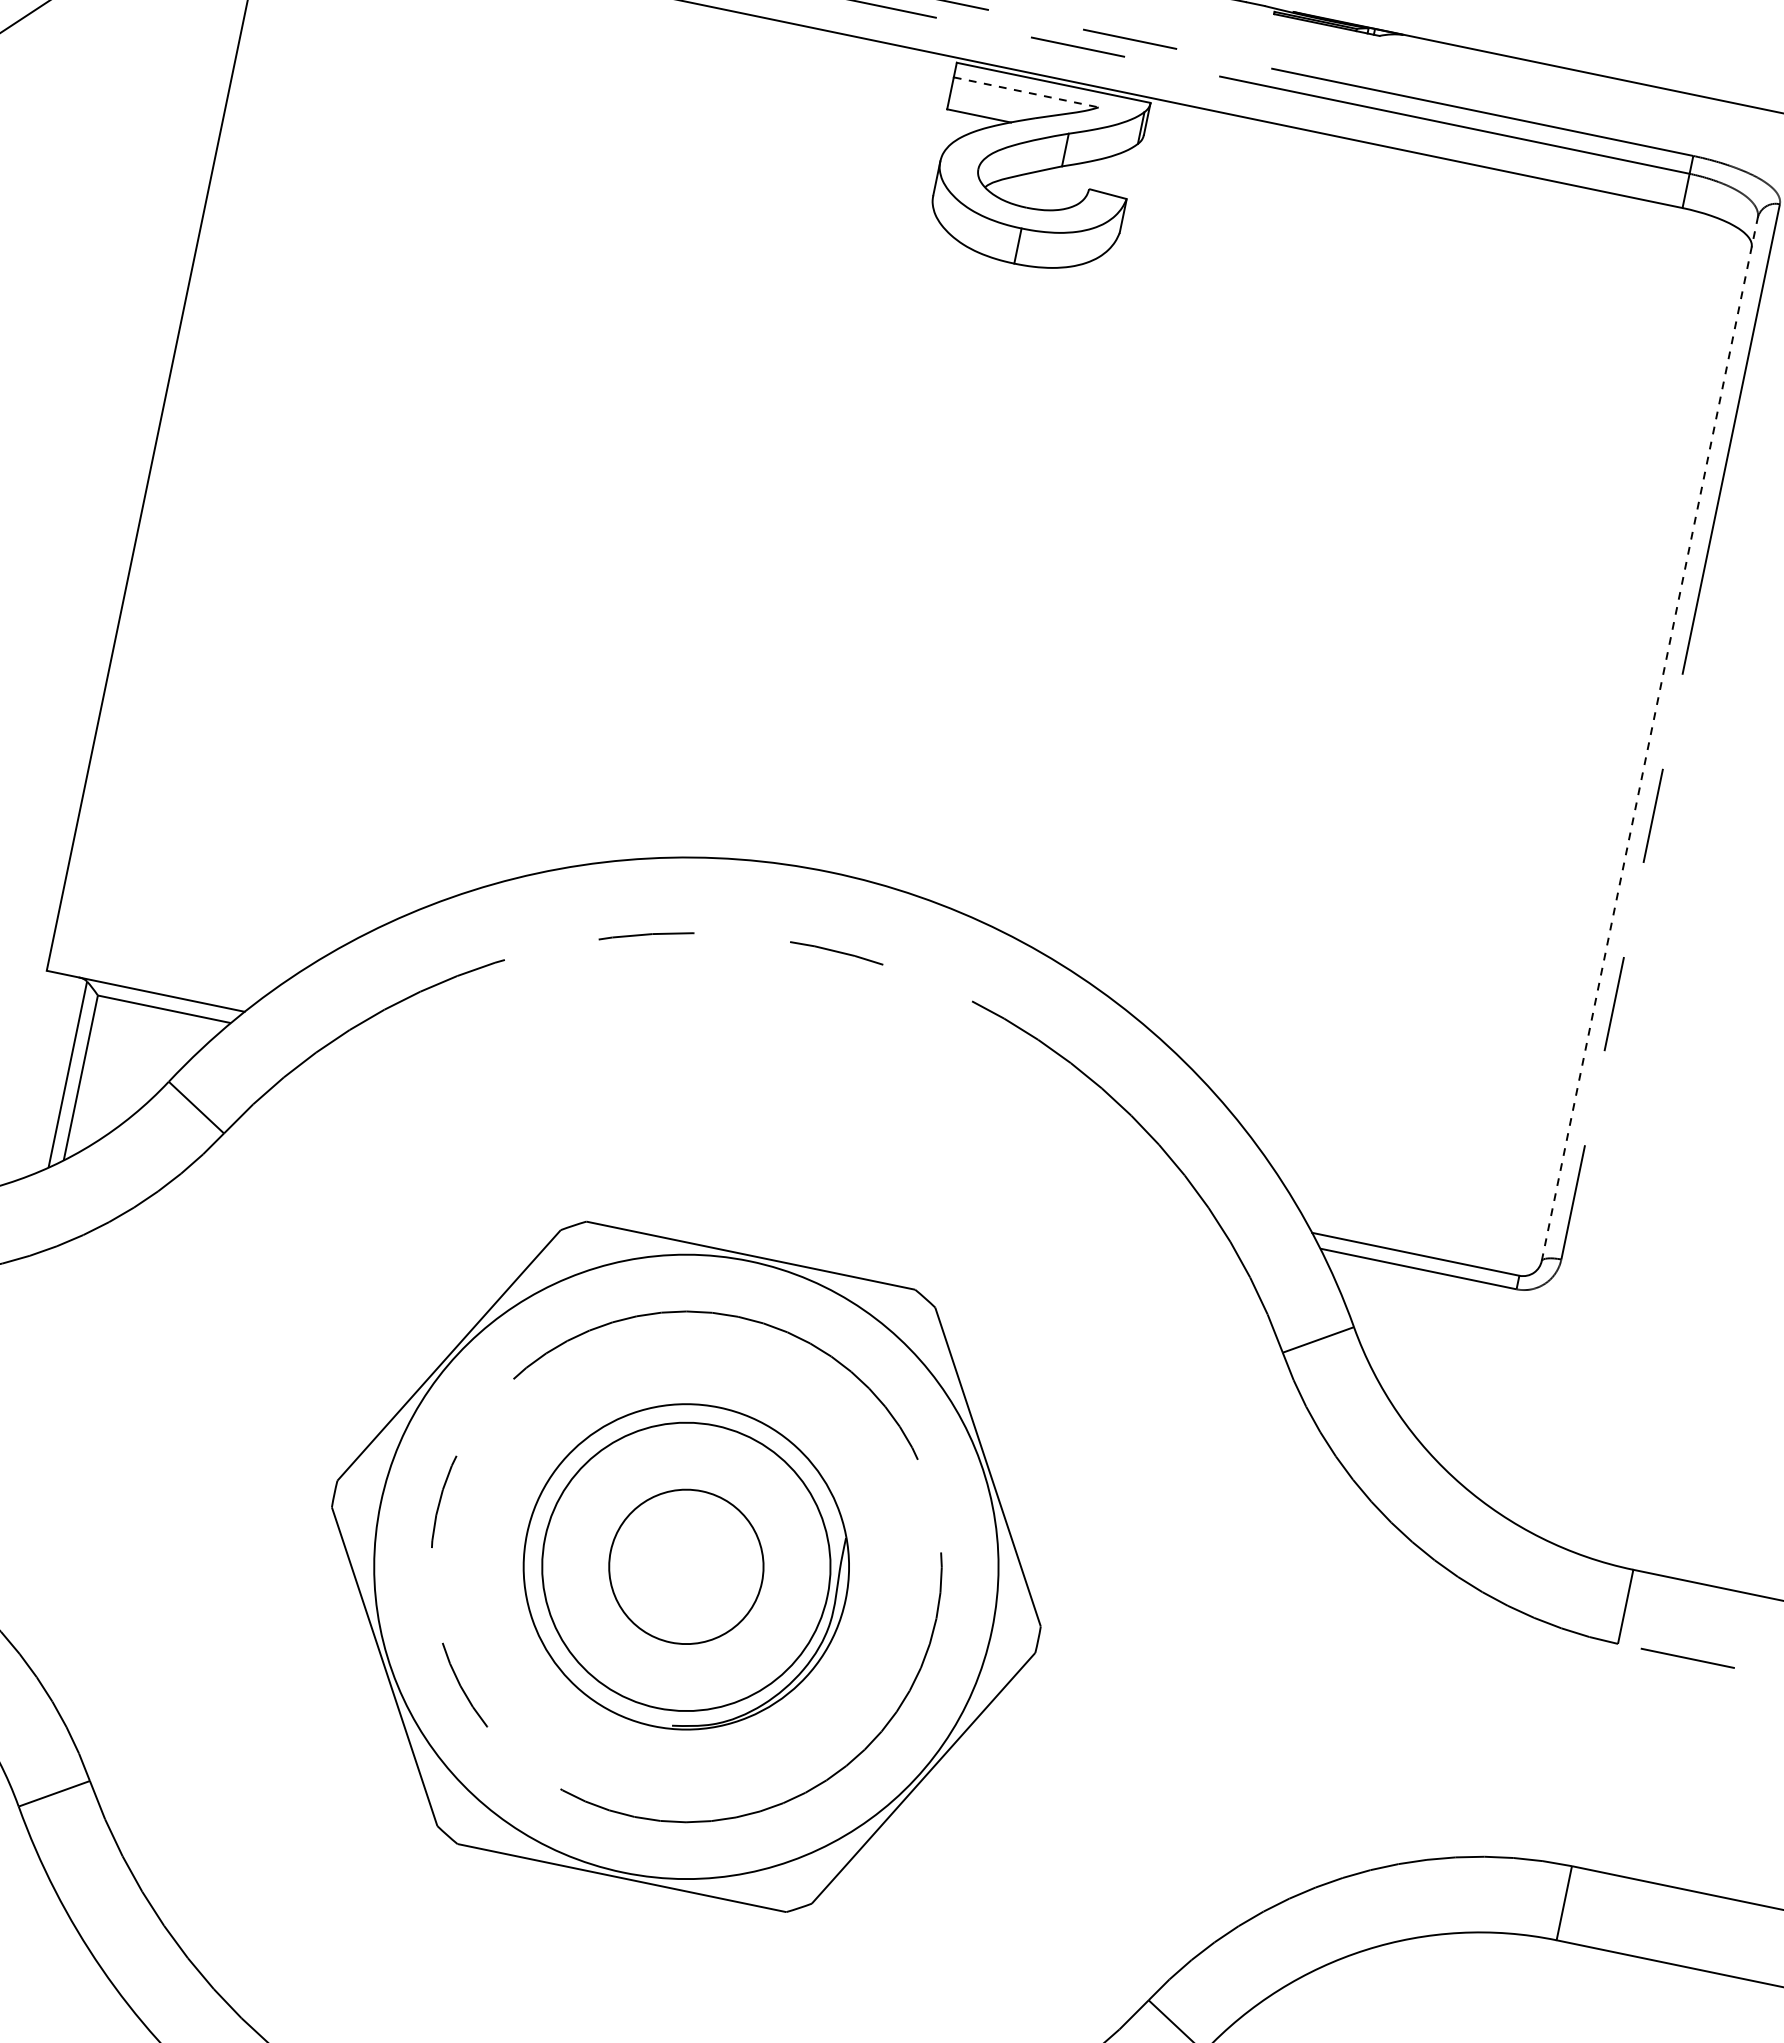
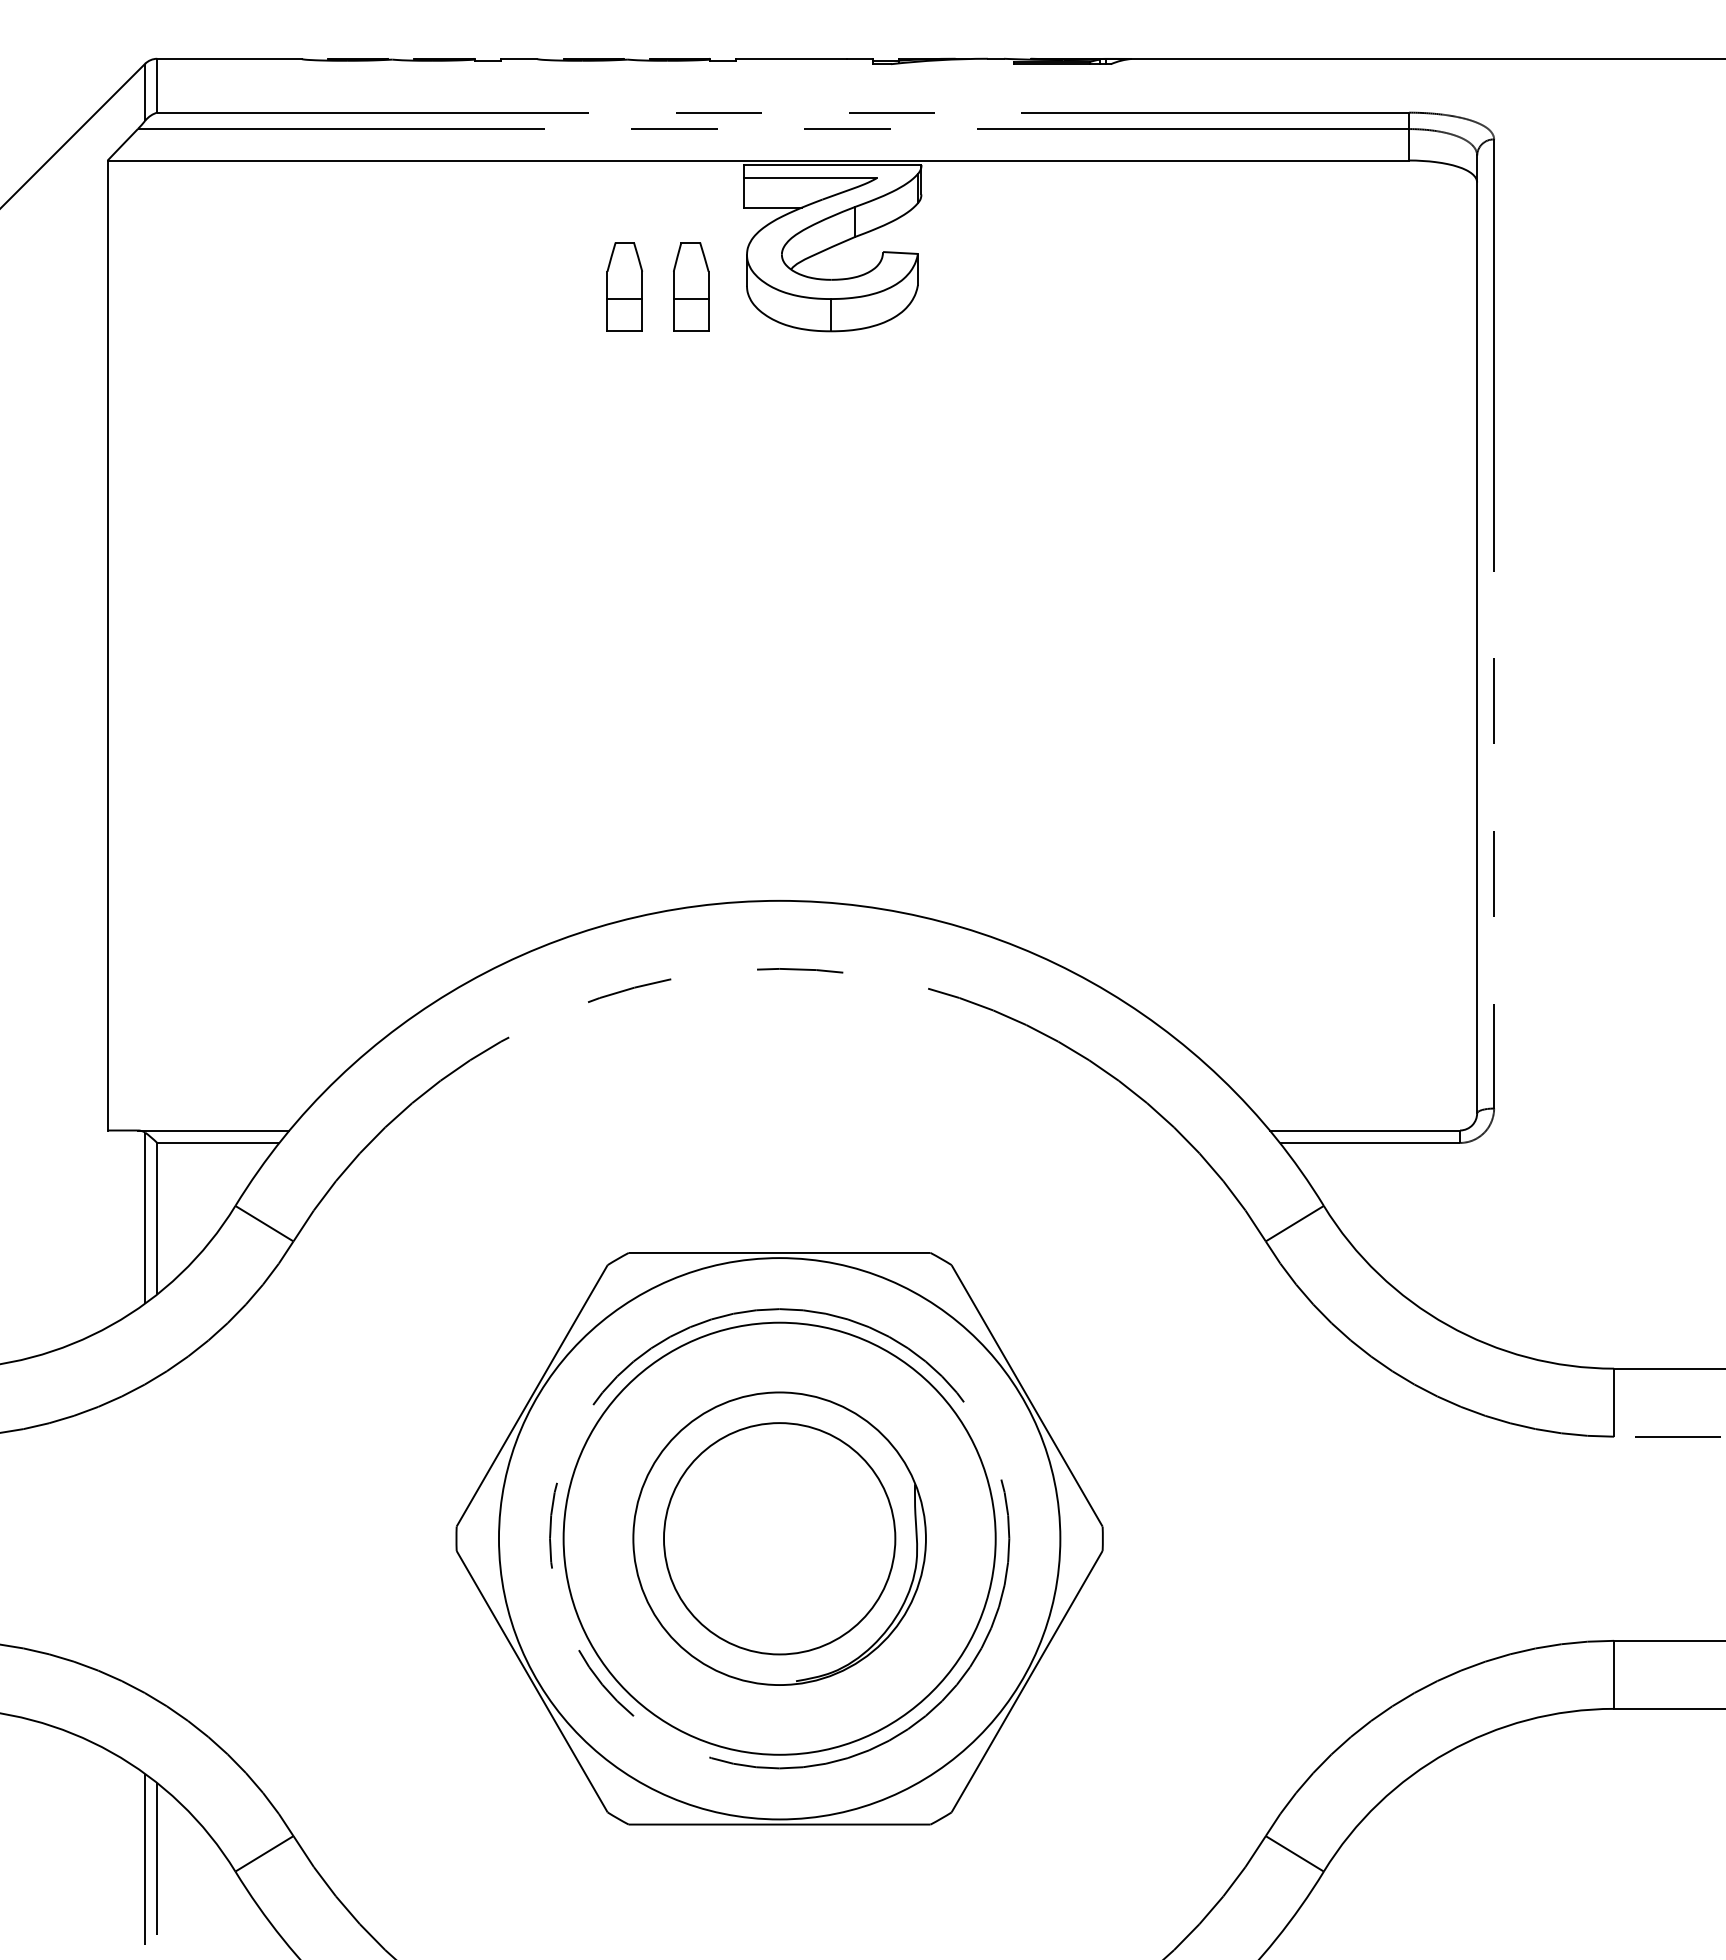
line: (1026, 92) -> (810, 178), dashed -> solid
part: (799, 168) -> (624, 286), added
part: (872, 183) -> (691, 286), added
line: (1650, 738) -> (1477, 633), dashed -> solid
circle: (686, 1566) -> (779, 1538), size x1.67
circle: (686, 1566) -> (779, 1538), size x1.67

